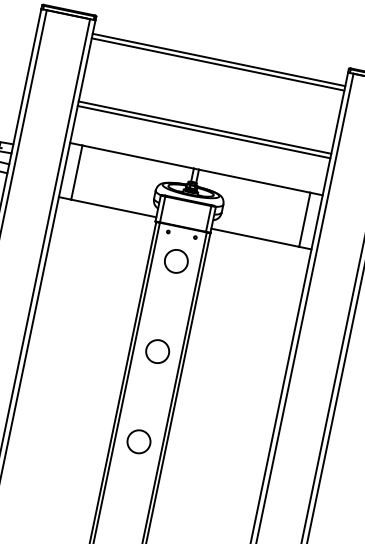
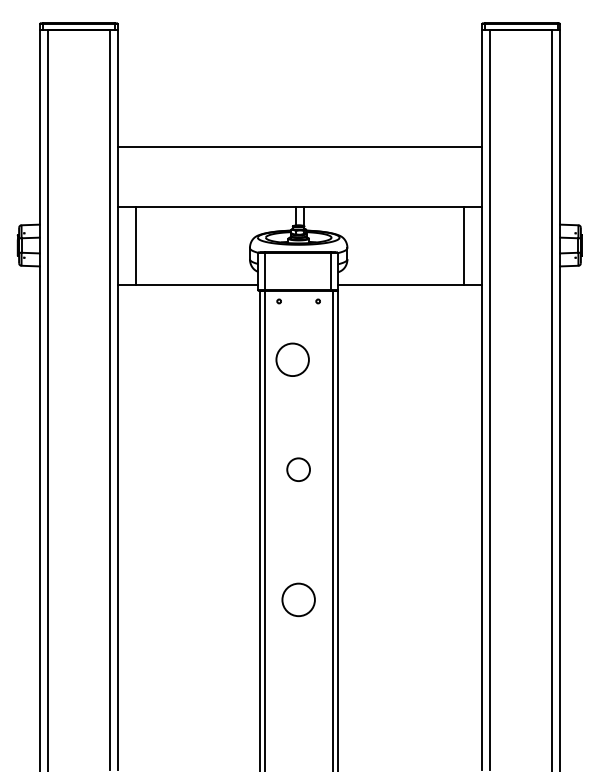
line: (218, 60) -> (299, 49), removed
line: (217, 64) -> (299, 55), removed
line: (203, 132) -> (299, 153), removed
circle: (176, 261) -> (292, 359), moved
circle: (157, 351) -> (298, 469), size x0.7

